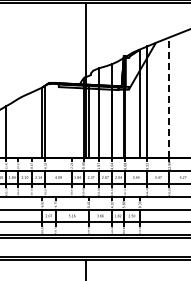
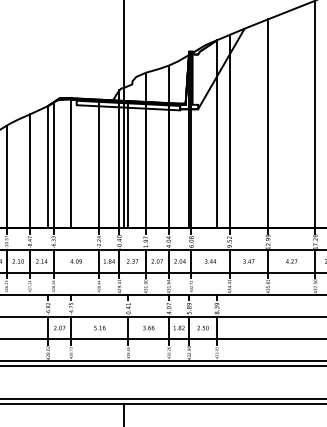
line: (169, 97) -> (268, 123), dashed -> solid
line: (55, 120) -> (71, 162), added
line: (71, 121) -> (98, 164), added
line: (31, 125) -> (29, 171), added
line: (18, 128) -> (7, 176), added

